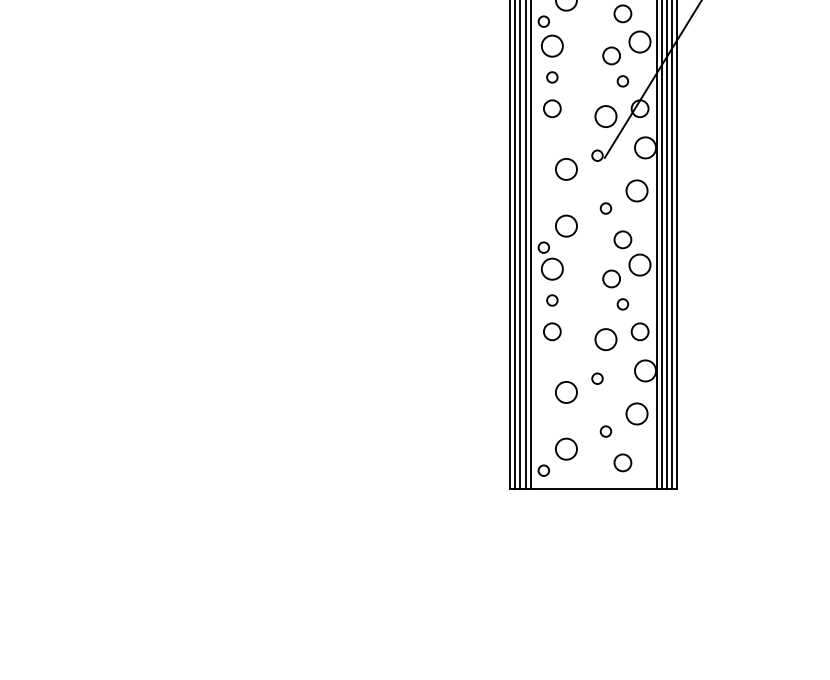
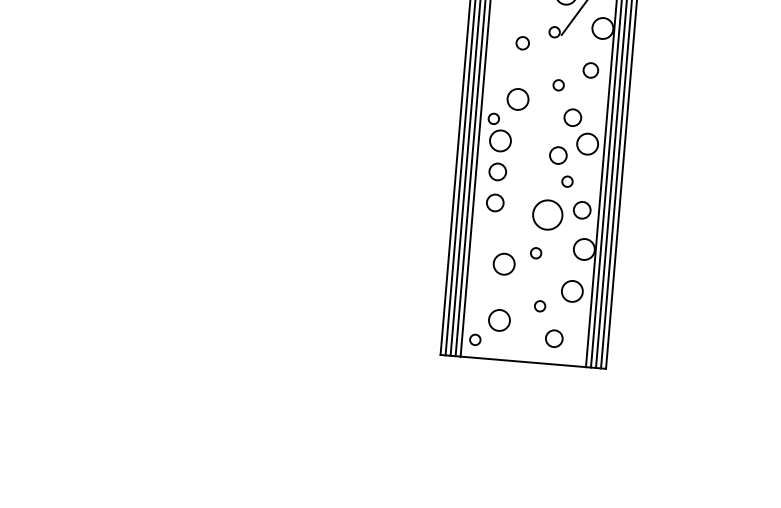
circle: (566, 169) -> (522, 43), size x0.6
circle: (636, 190) -> (590, 69), size x0.7
circle: (552, 300) -> (498, 171), size x1.6
circle: (605, 339) -> (547, 215), size x1.4

